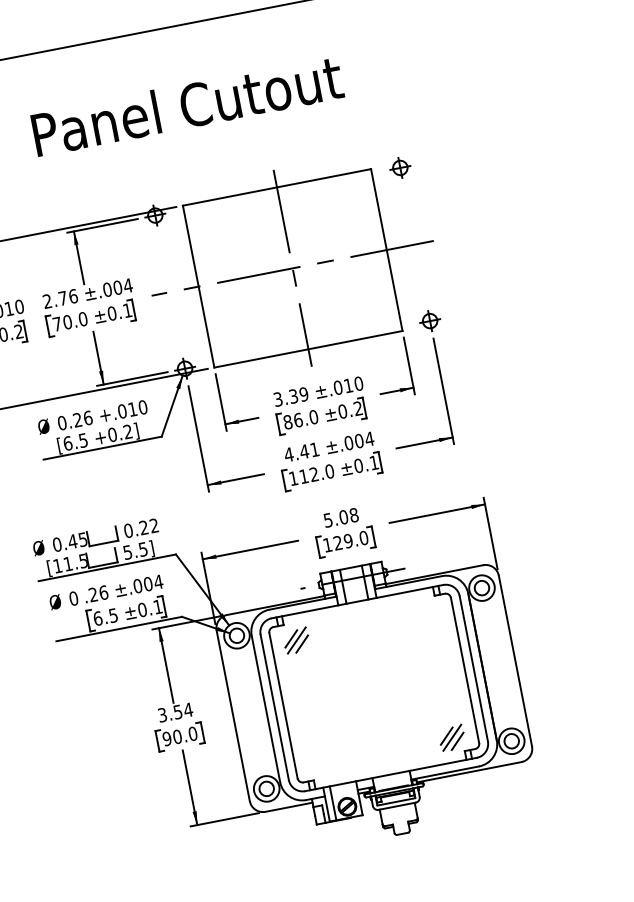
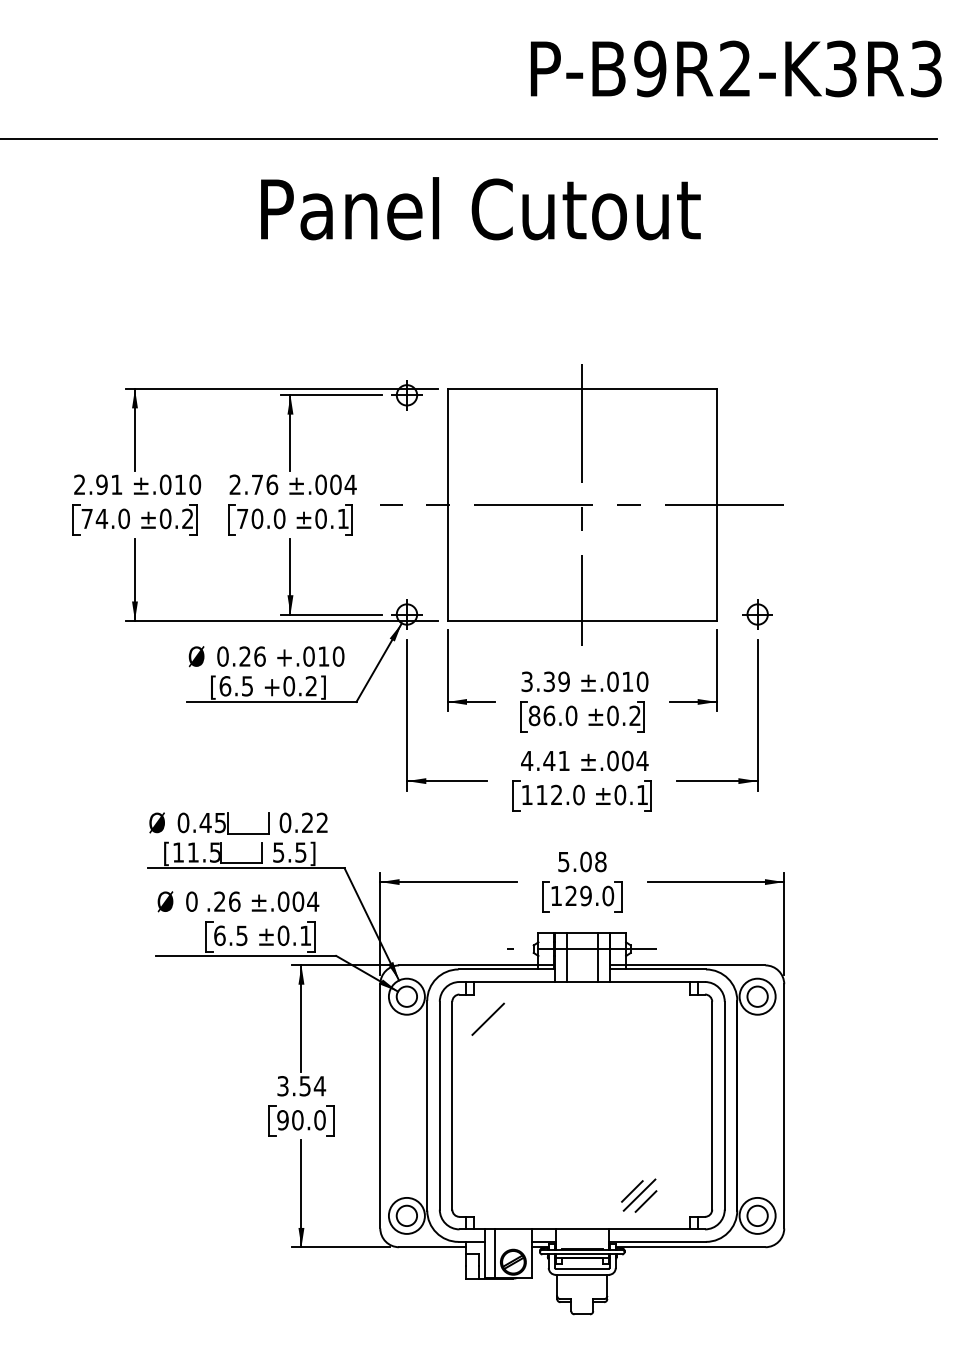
text: (187, 105) -> (480, 208), moved
part: (400, 168) -> (757, 395), removed
line: (290, 638) -> (480, 1015), removed
line: (302, 643) -> (494, 1025), removed
part: (452, 738) -> (639, 1195), moved

